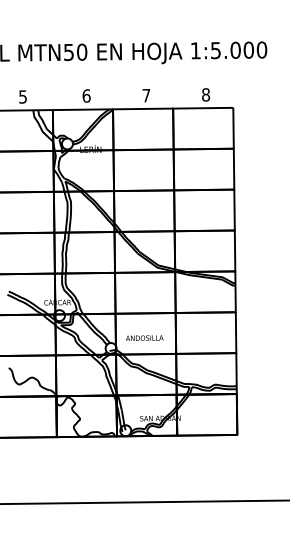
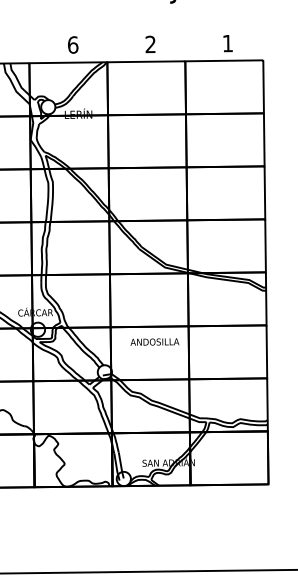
text: (206, 94) -> (228, 43), 8 -> 1
text: (146, 95) -> (150, 44), 7 -> 2
text: (144, 337) -> (154, 341), moved

